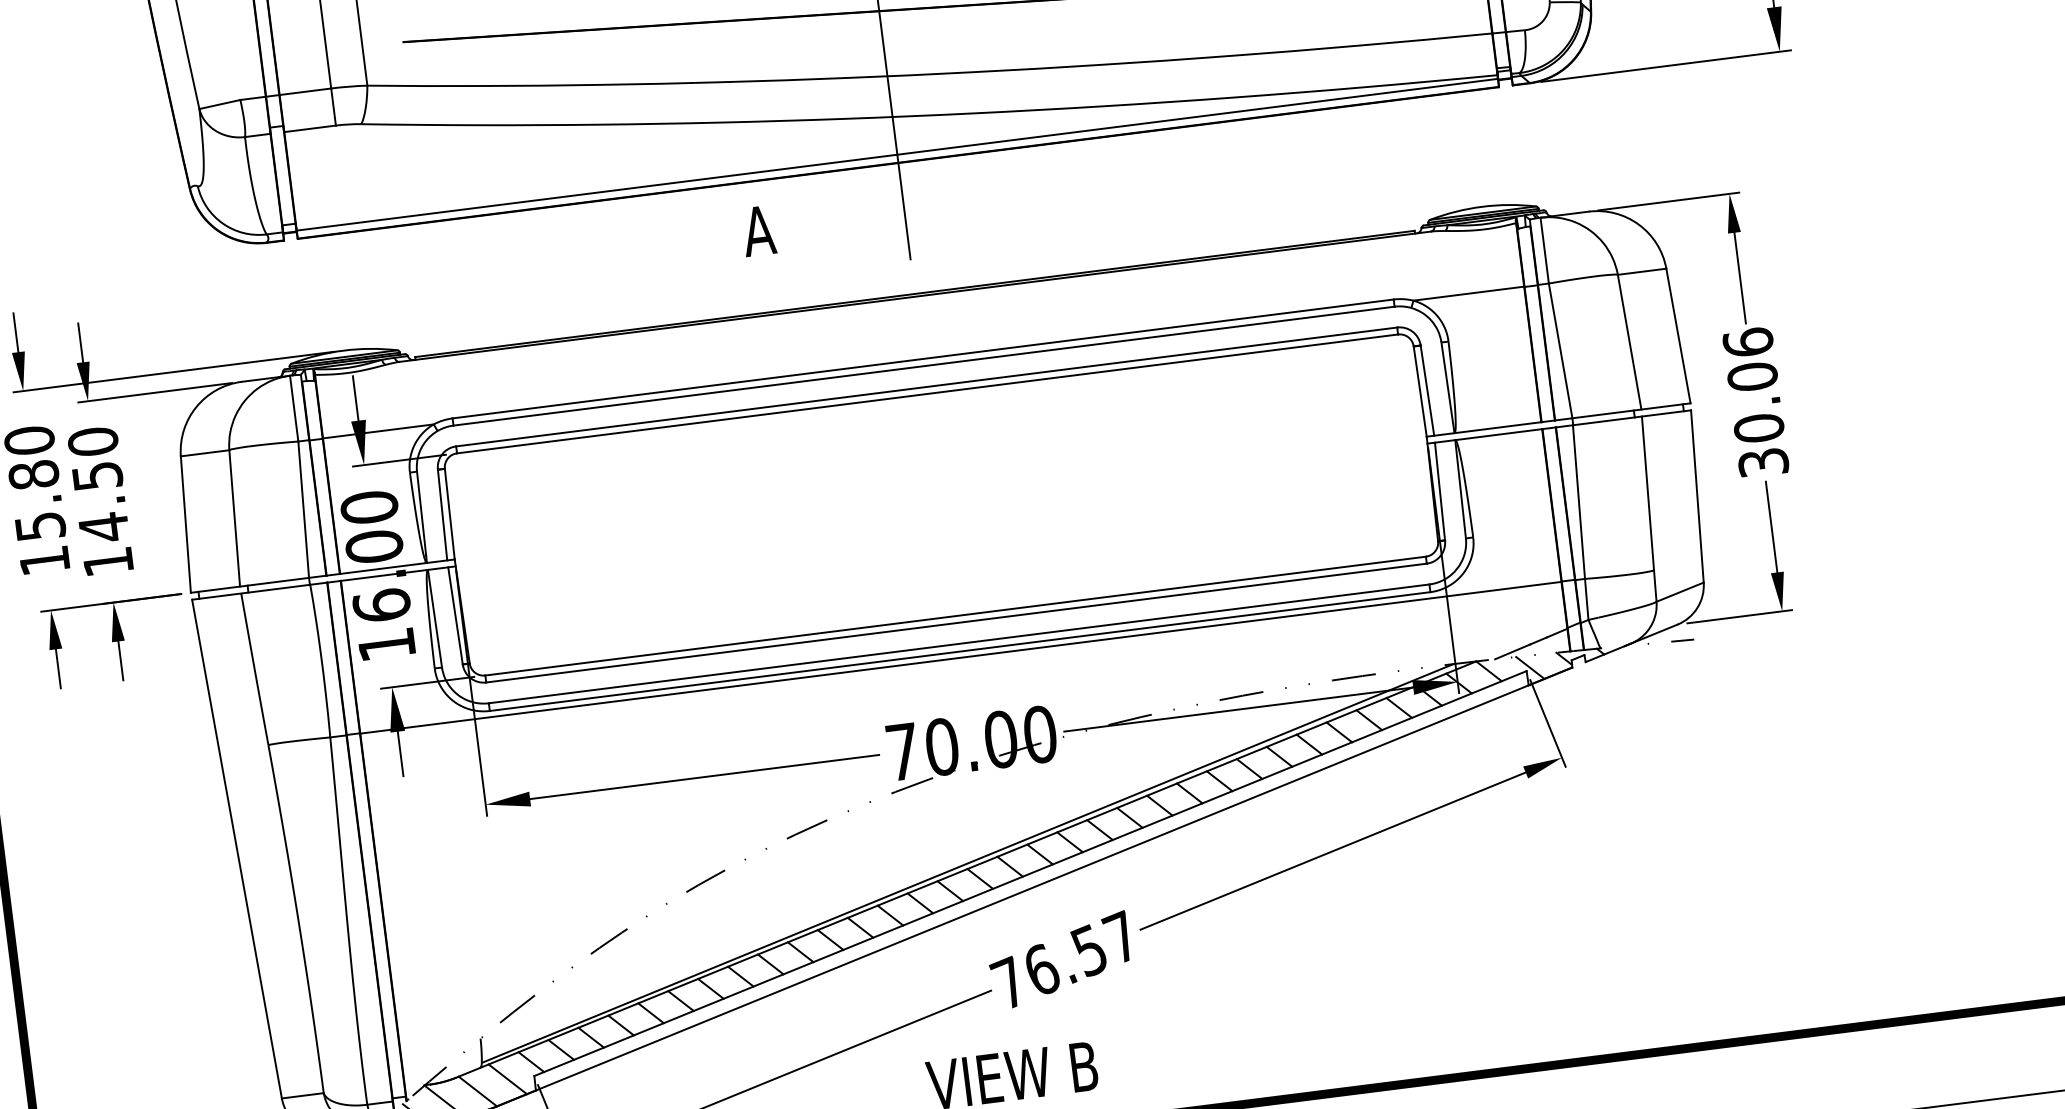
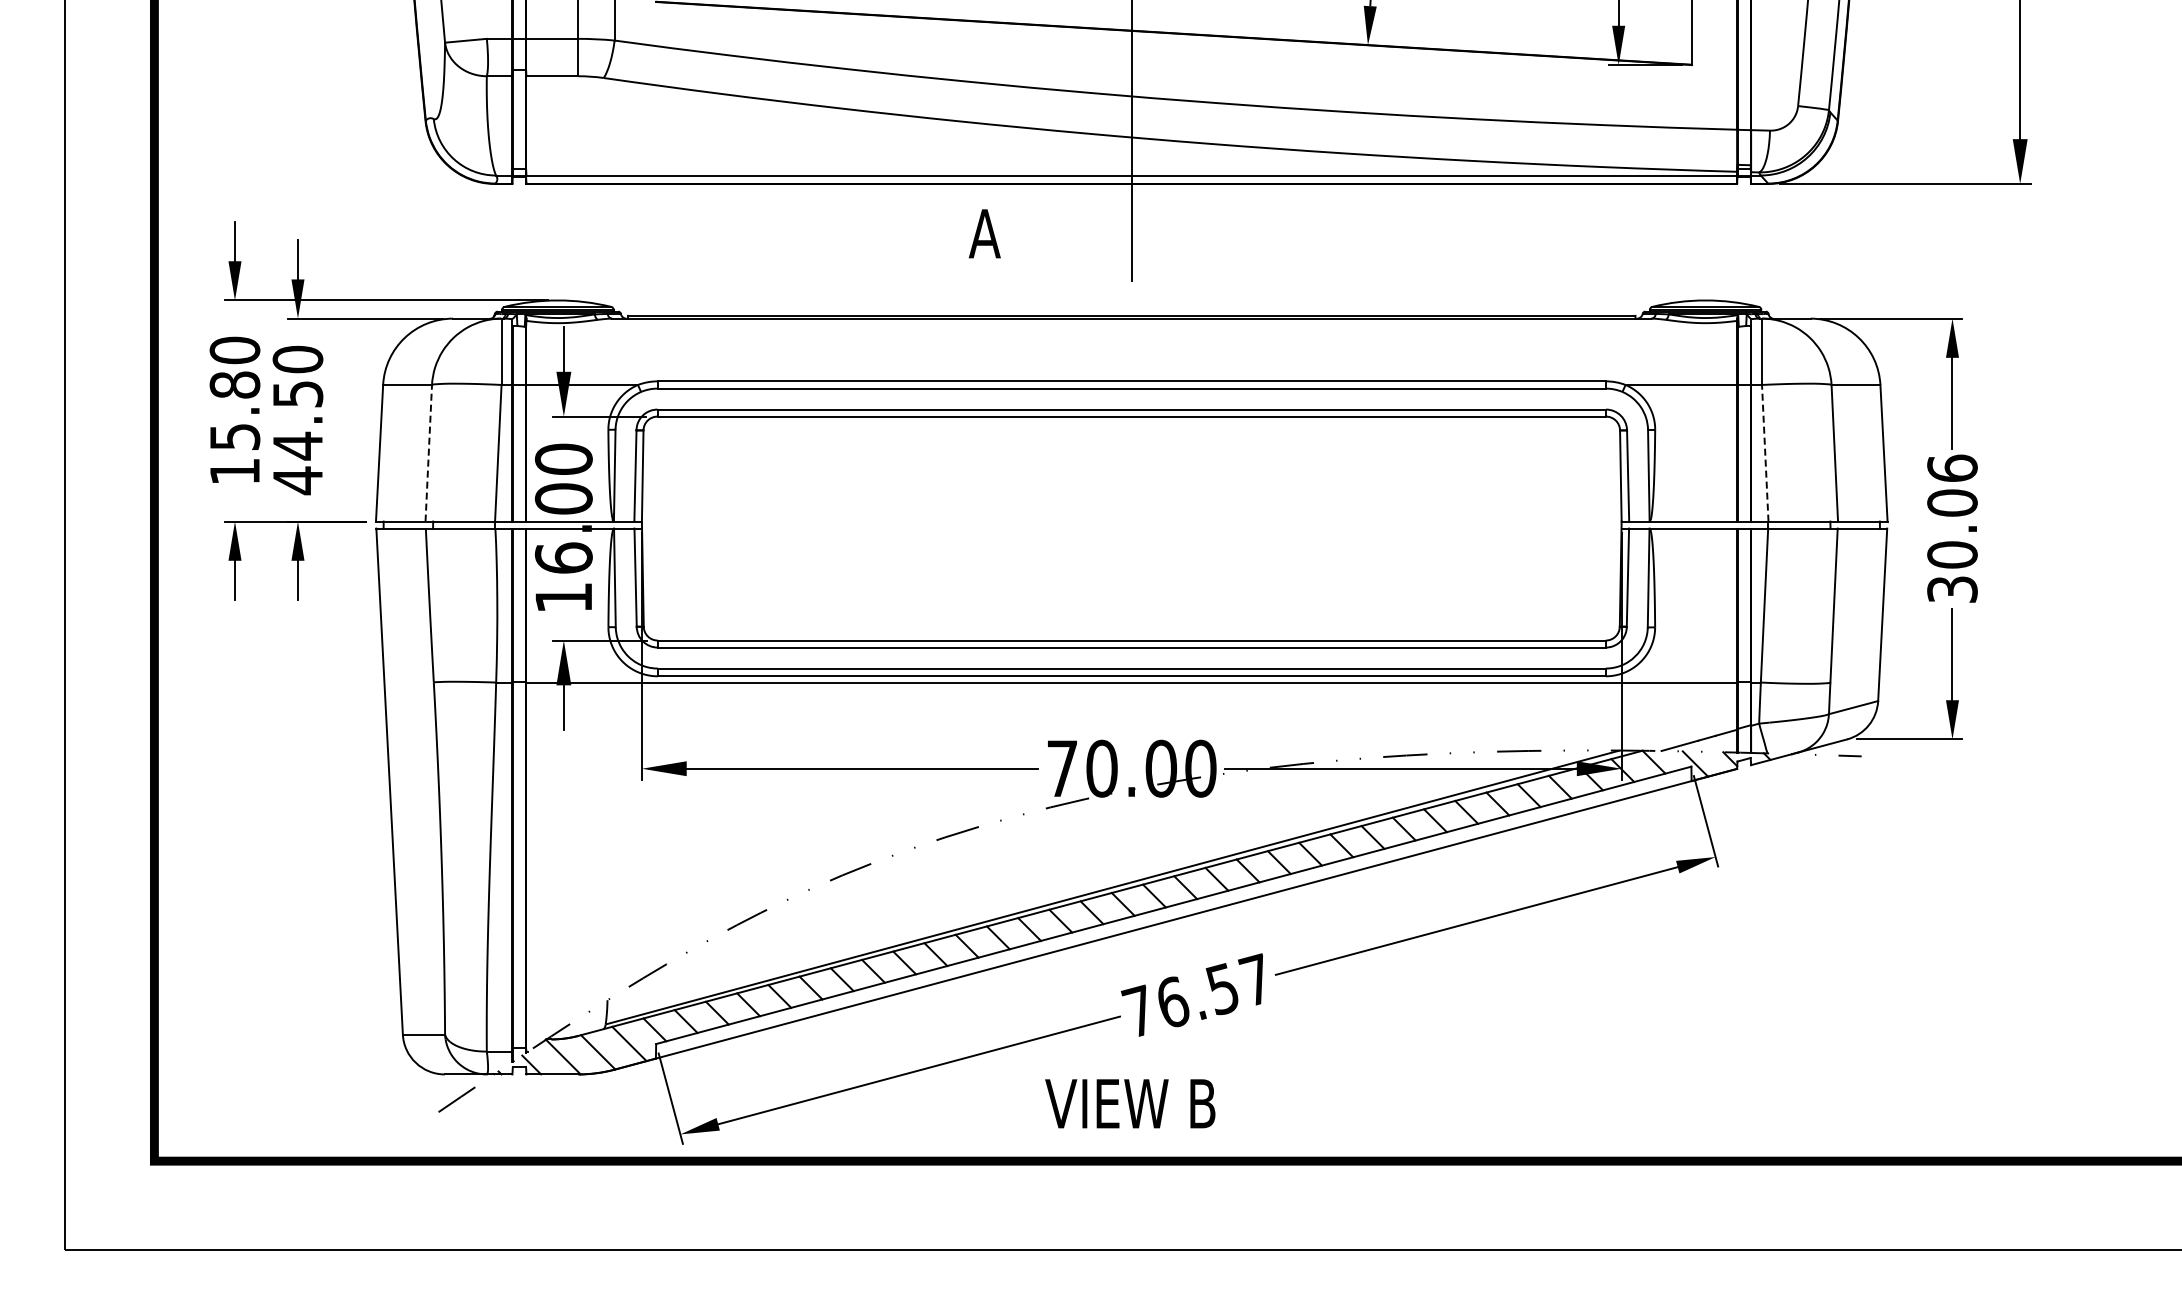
line: (1560, 350) -> (1765, 452), solid -> dashed
line: (234, 517) -> (428, 452), solid -> dashed
text: (107, 561) -> (297, 480), 14.50 -> 44.50

